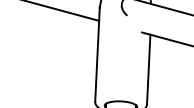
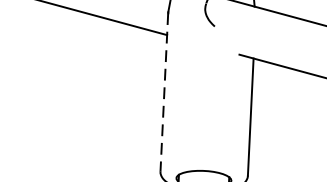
line: (97, 54) -> (164, 91), solid -> dashed

